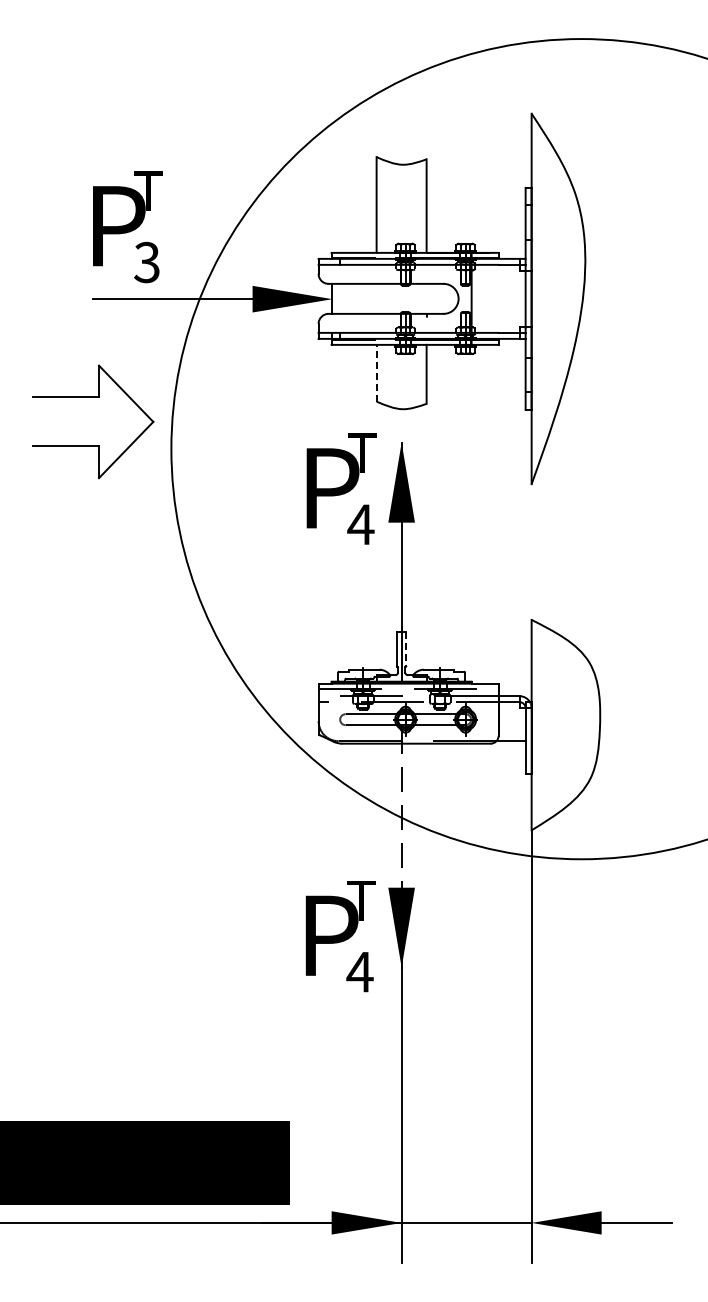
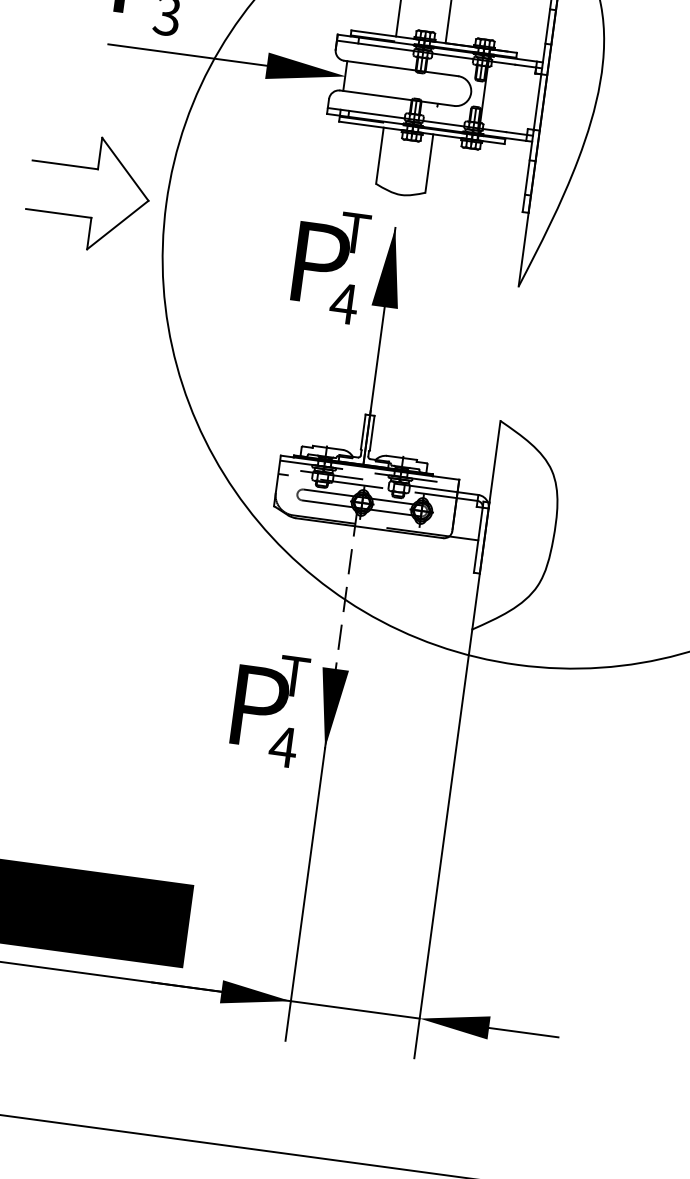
line: (376, 372) -> (379, 155), dashed -> solid
part: (93, 397) -> (92, 168), moved
line: (406, 649) -> (372, 433), dashed -> solid

